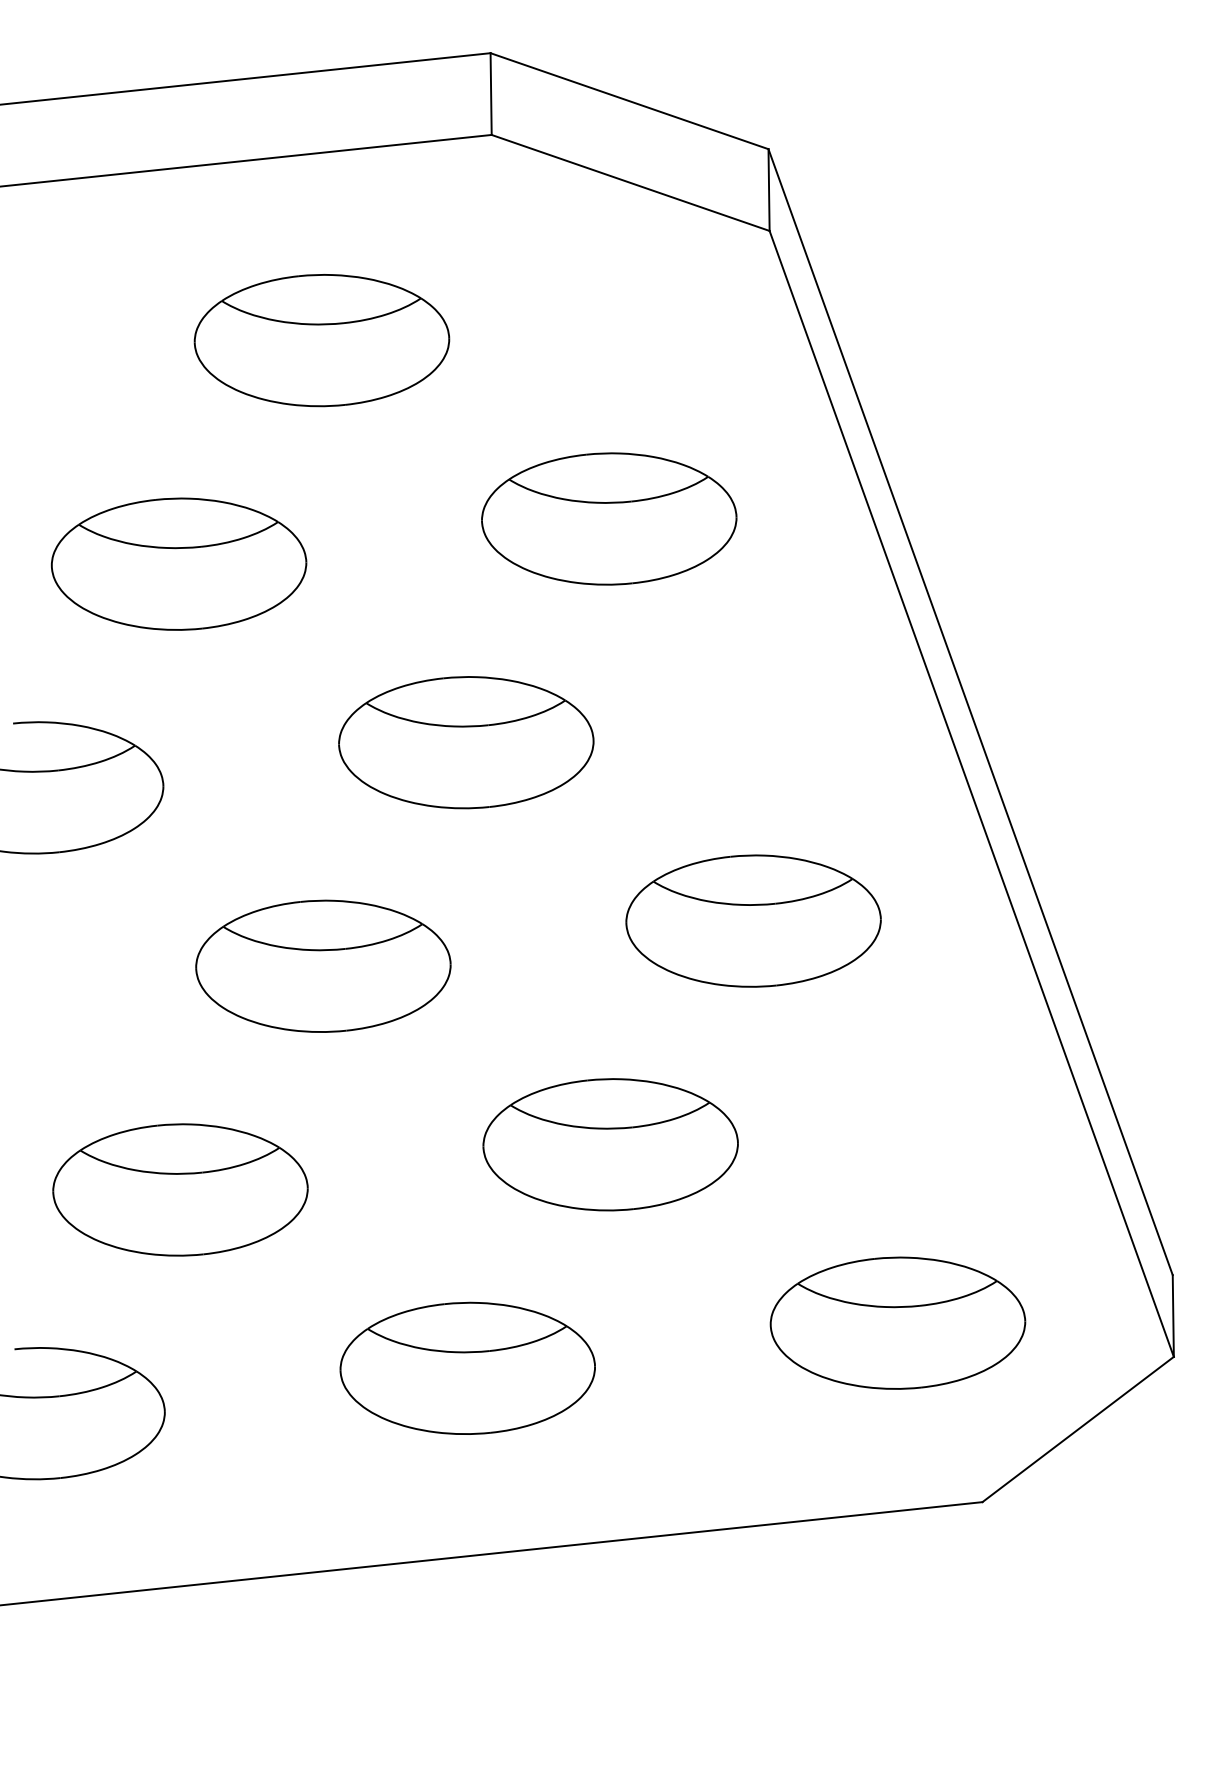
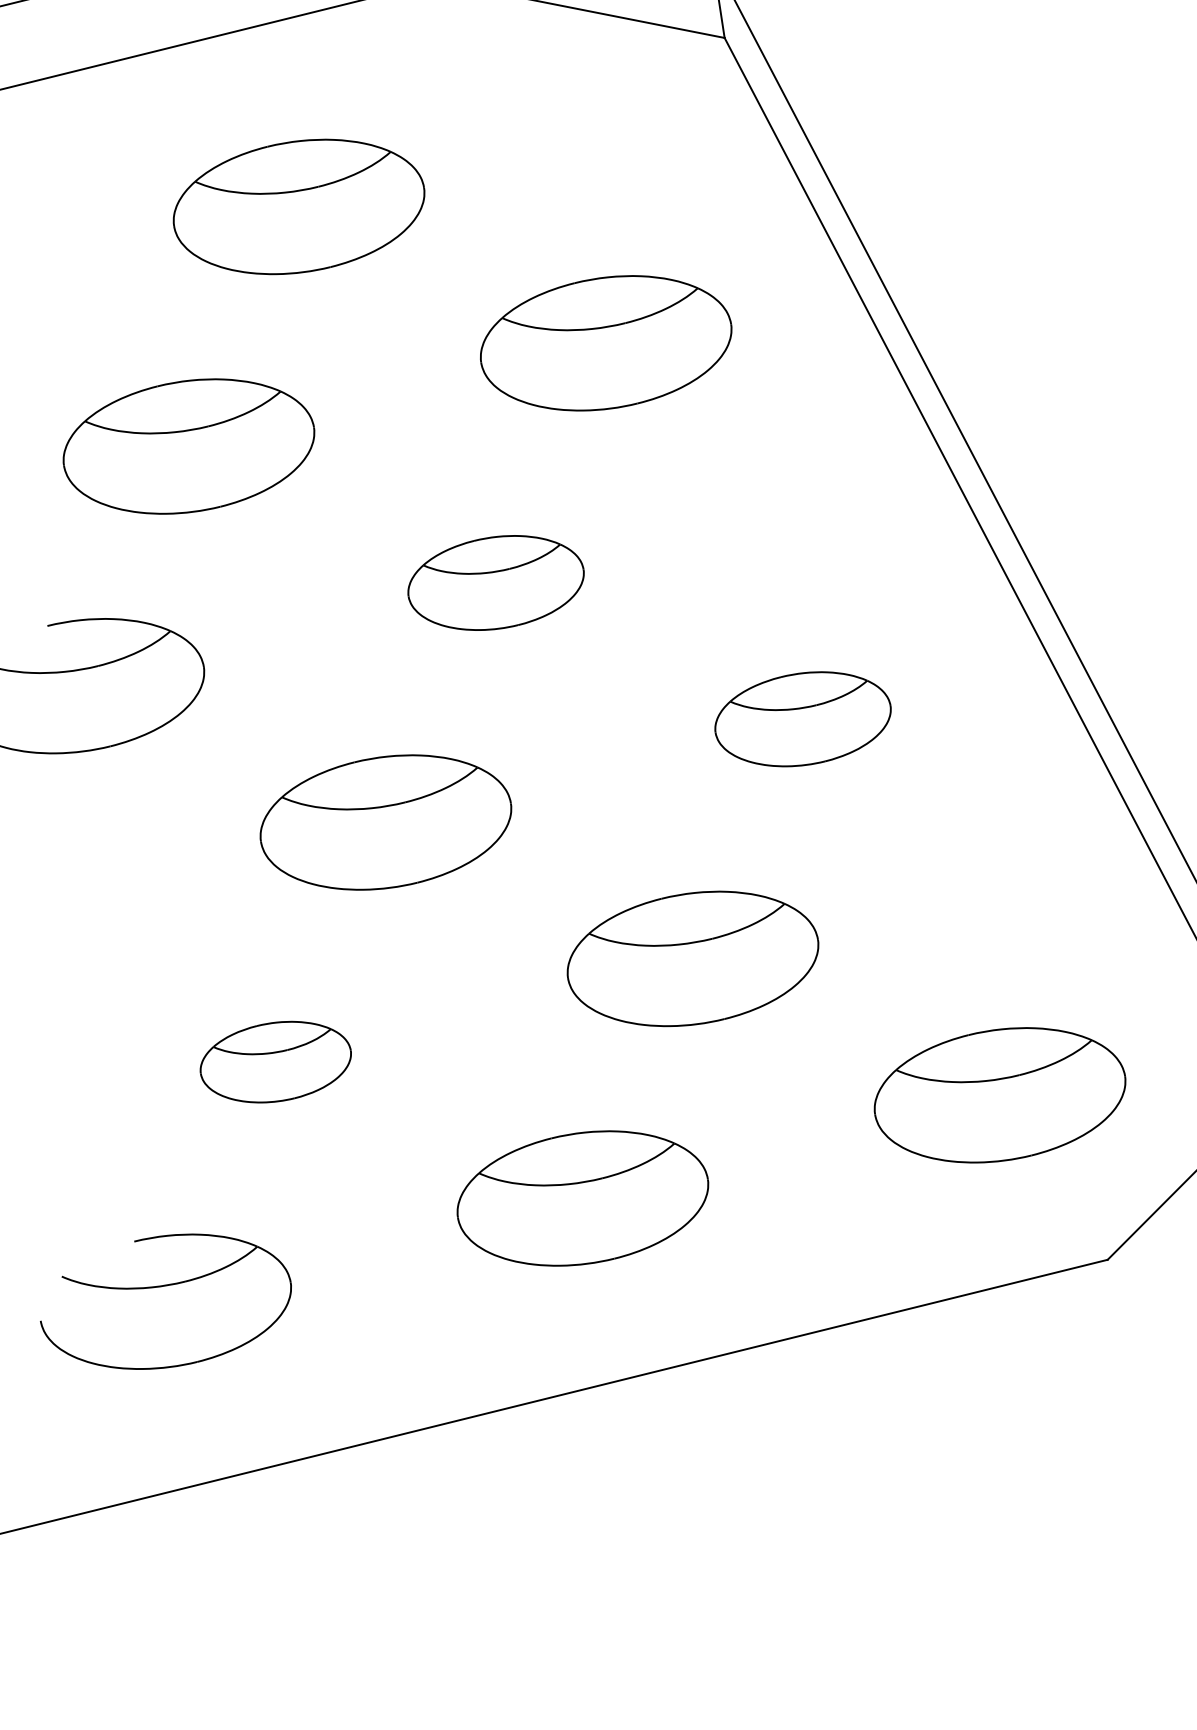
part: (466, 742) -> (496, 582), size x0.7
part: (753, 920) -> (802, 718), size x0.7
part: (180, 1189) -> (275, 1061), size x0.6

